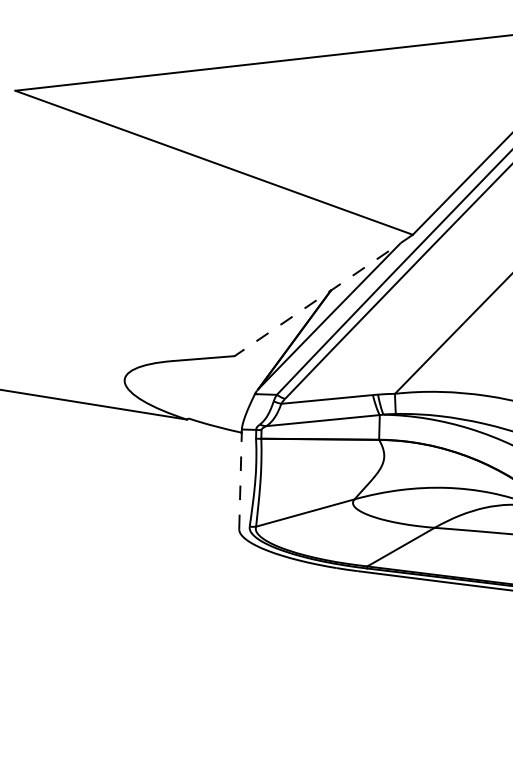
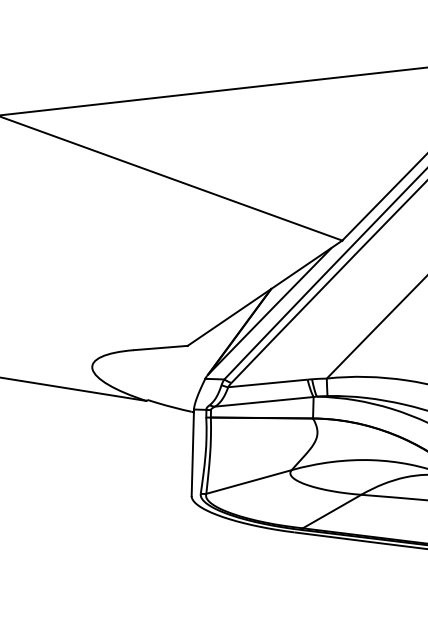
line: (323, 295) -> (264, 293), dashed -> solid
line: (240, 479) -> (192, 452), dashed -> solid

